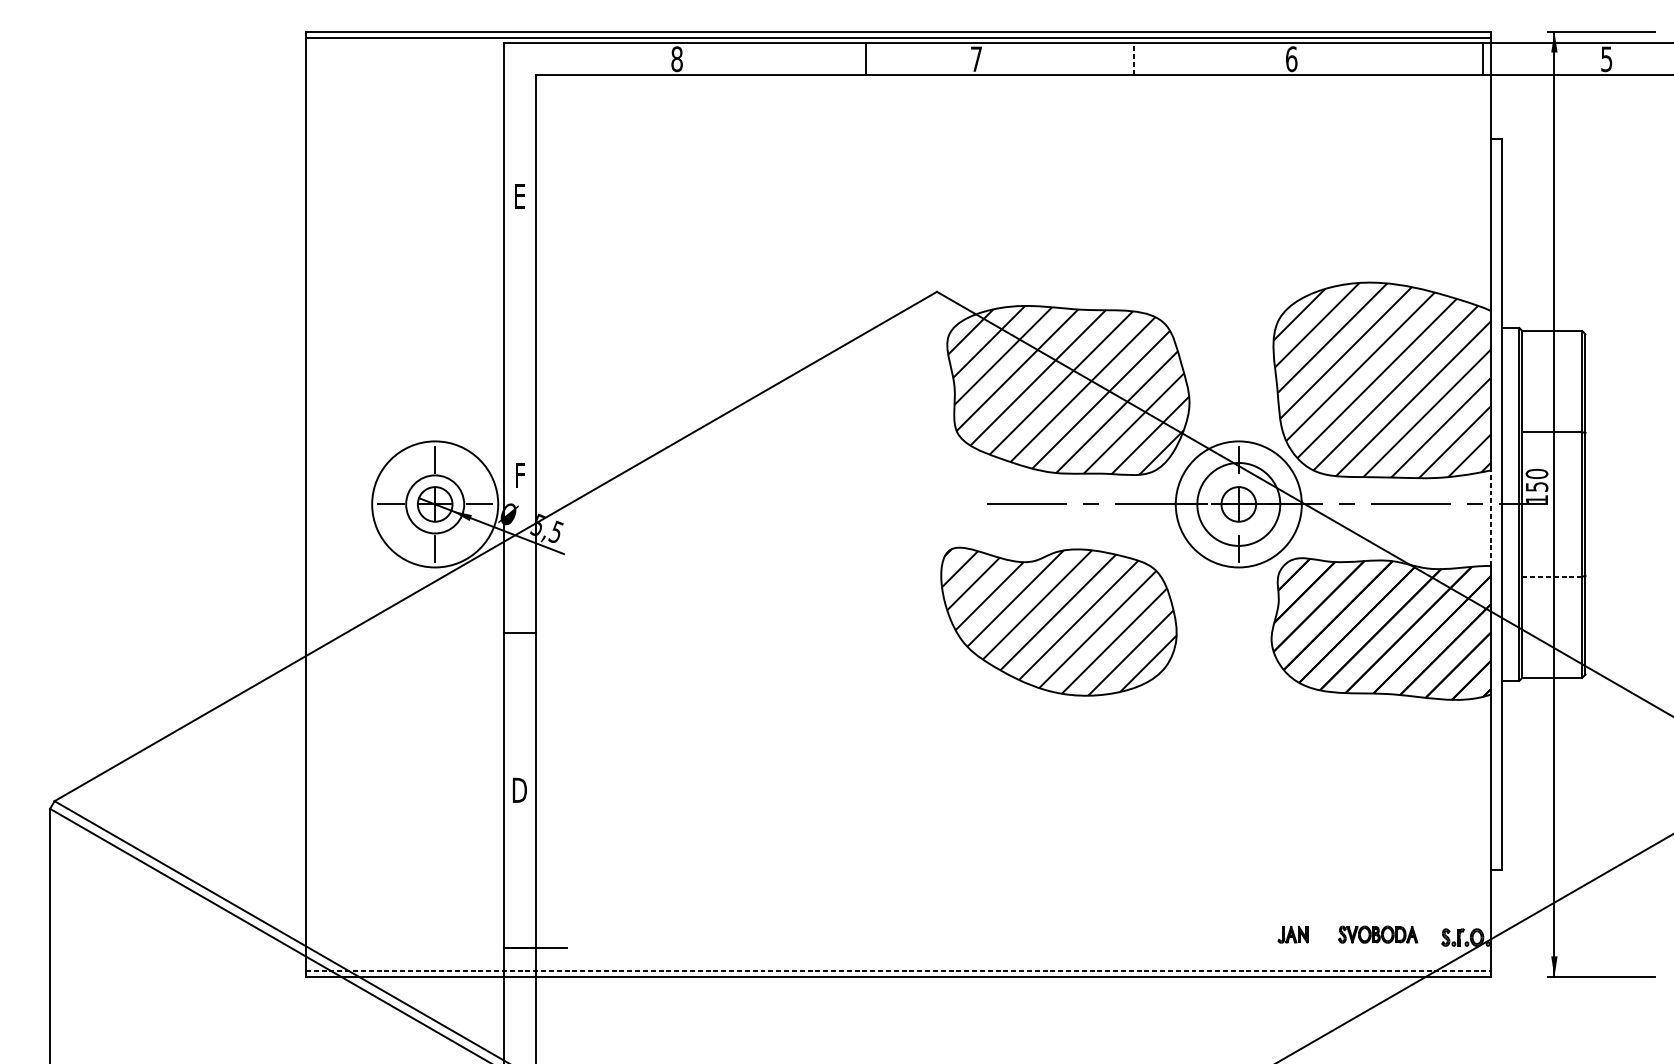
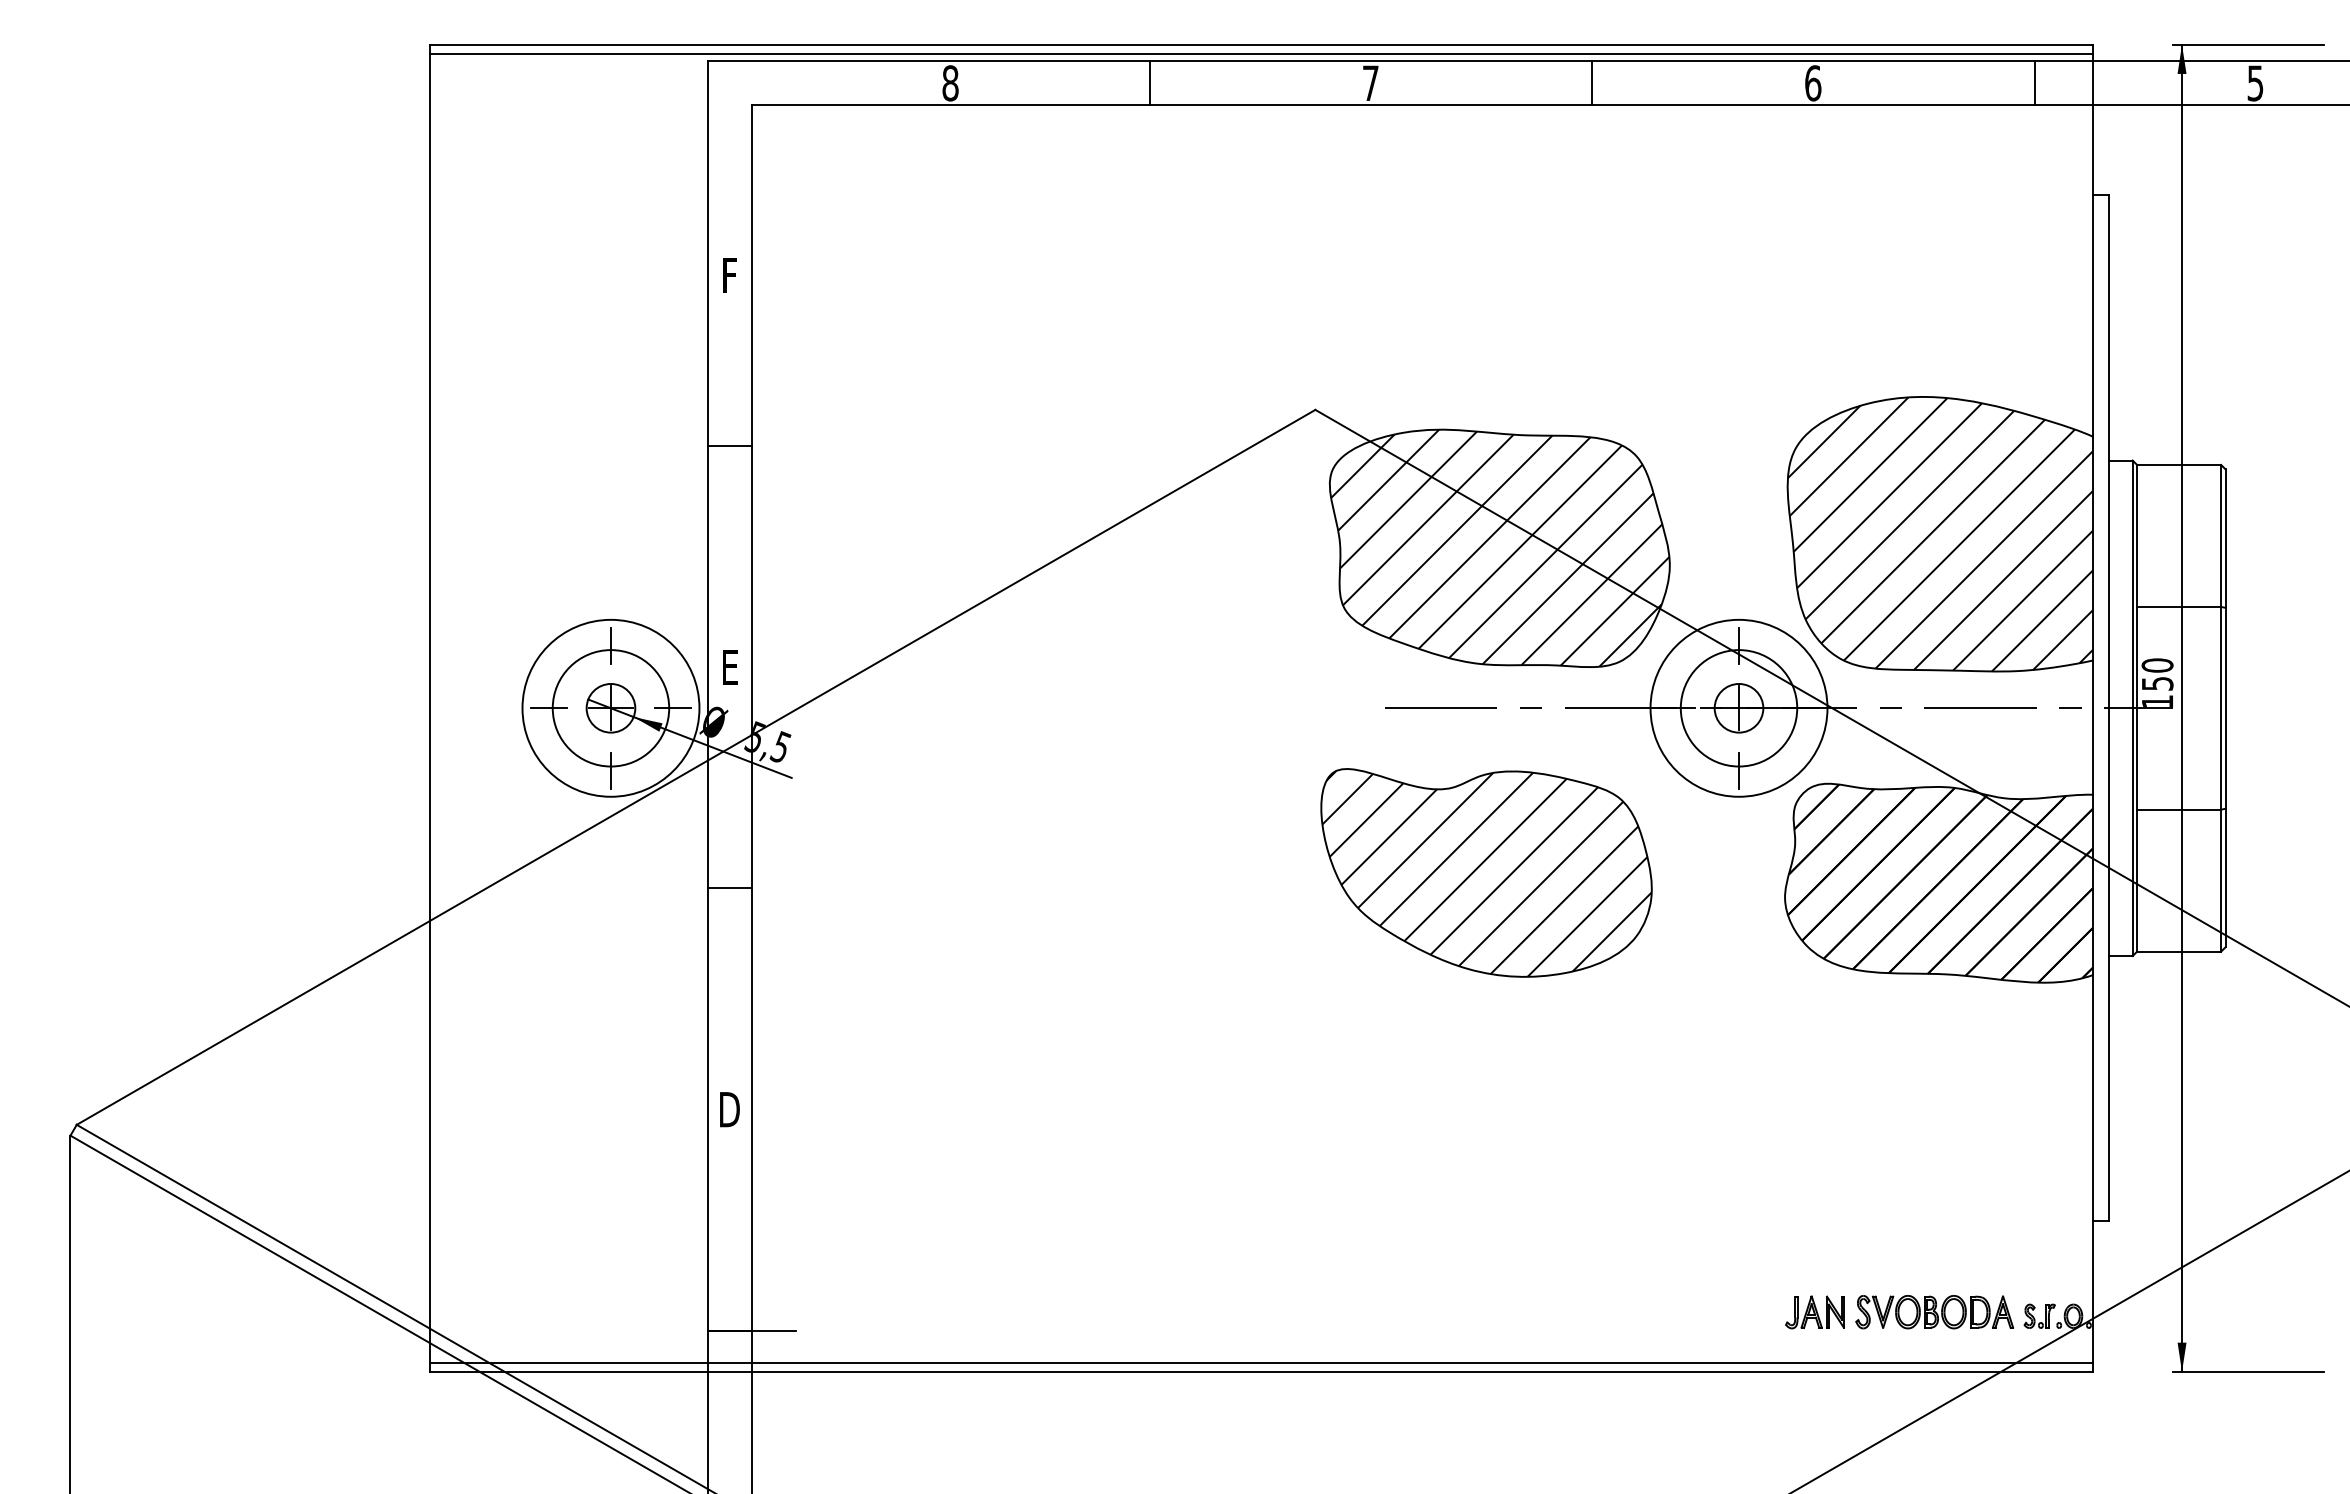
line: (1134, 58) -> (1592, 82), dashed -> solid
line: (866, 59) -> (1150, 83), moved
line: (1482, 59) -> (2034, 83), moved
text: (519, 196) -> (729, 275), E -> F
line: (519, 317) -> (729, 445), added
text: (520, 475) -> (730, 667), F -> E
circle: (434, 504) -> (610, 708), size x1.43
line: (1490, 518) -> (2092, 727), dashed -> solid
line: (1551, 576) -> (2178, 809), dashed -> solid
part: (1292, 934) -> (1814, 1312), size x1.43
part: (1378, 934) -> (1934, 1312), size x1.43
line: (898, 971) -> (1261, 1363), dashed -> solid

